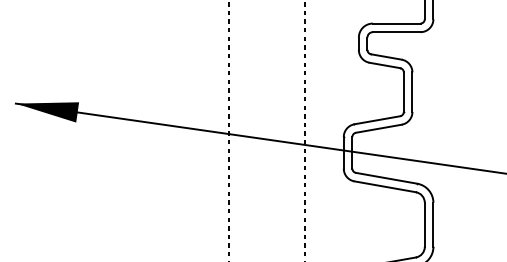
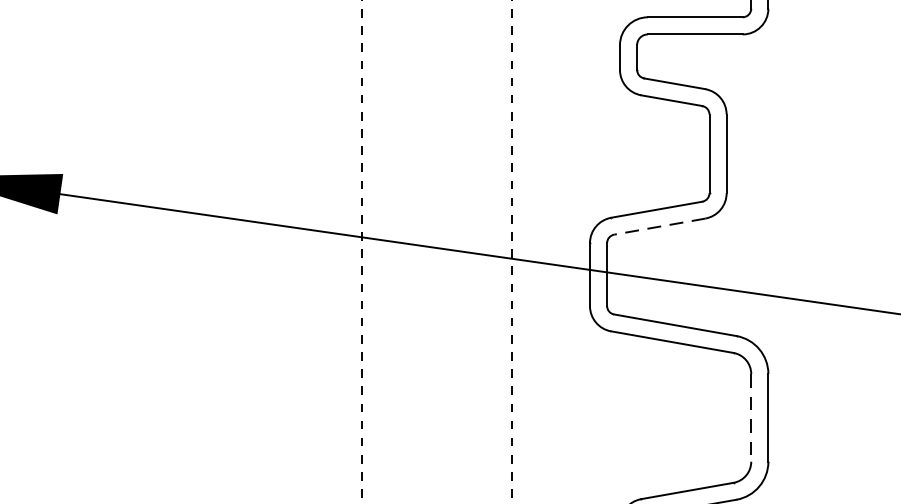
line: (378, 128) -> (659, 226), solid -> dashed
line: (424, 225) -> (750, 419), solid -> dashed

